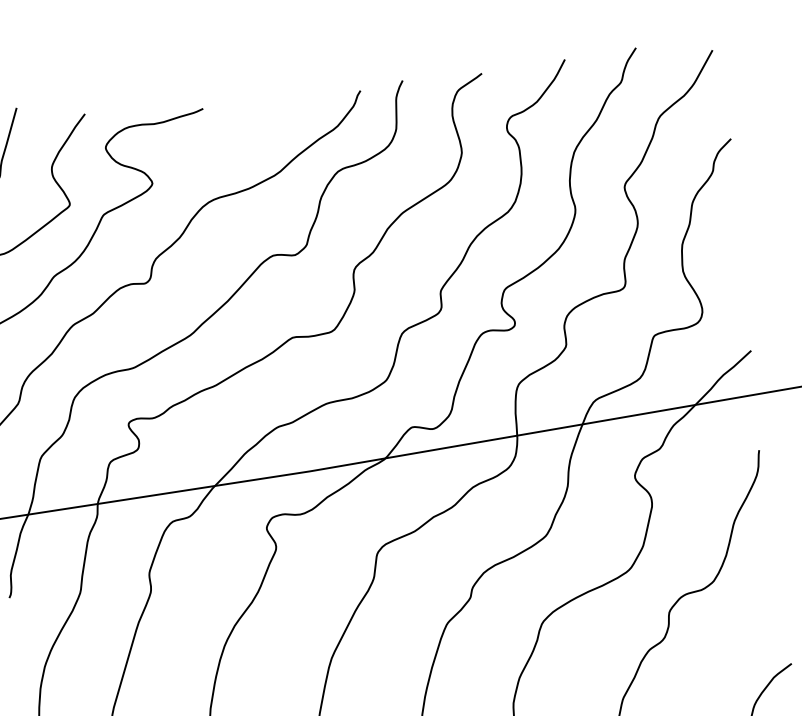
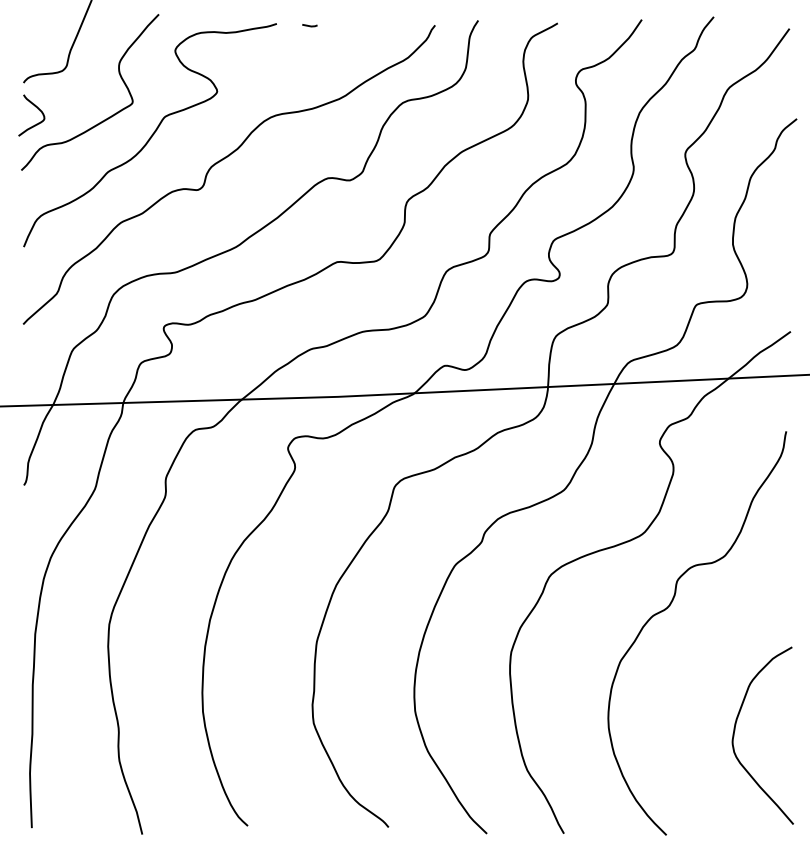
line: (235, 106) -> (309, 25), added

